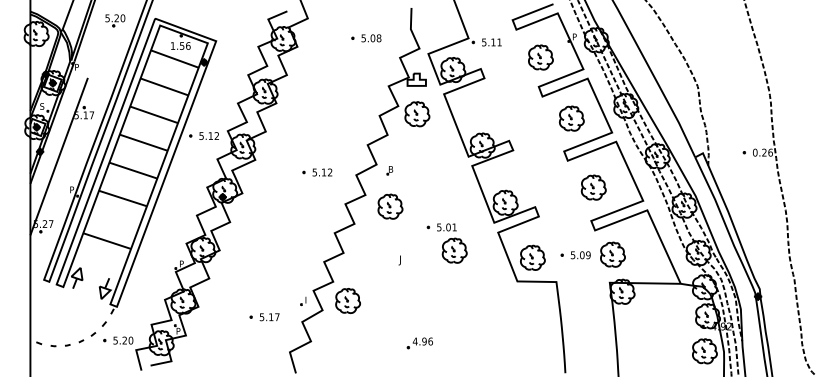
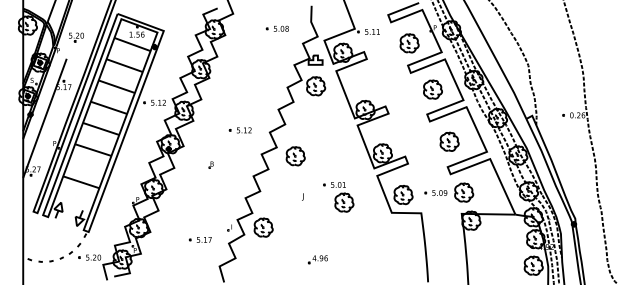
part: (115, 20) -> (76, 37), moved
part: (388, 170) -> (210, 164), moved
part: (446, 243) -> (338, 197), moved

